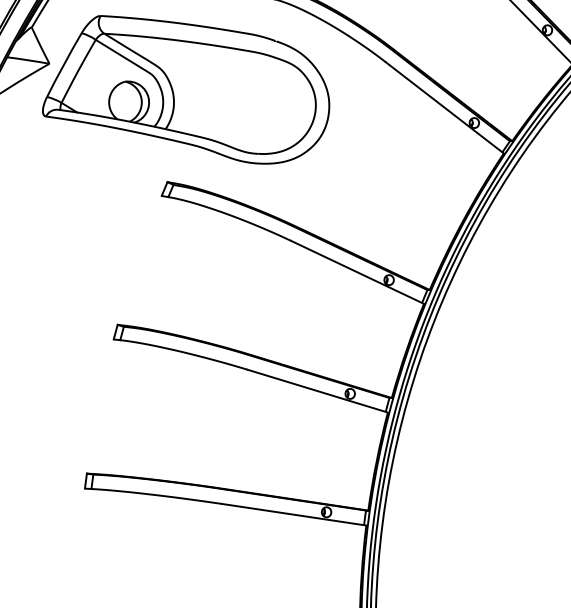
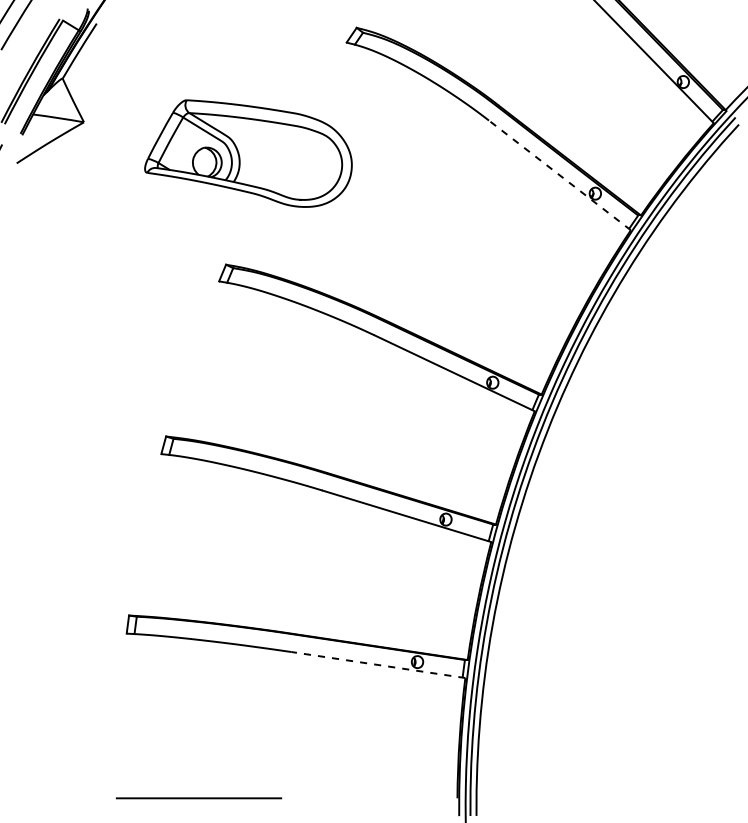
part: (186, 89) -> (248, 153), size x0.6
line: (444, 107) -> (559, 175), solid -> dashed
line: (294, 515) -> (378, 665), solid -> dashed

